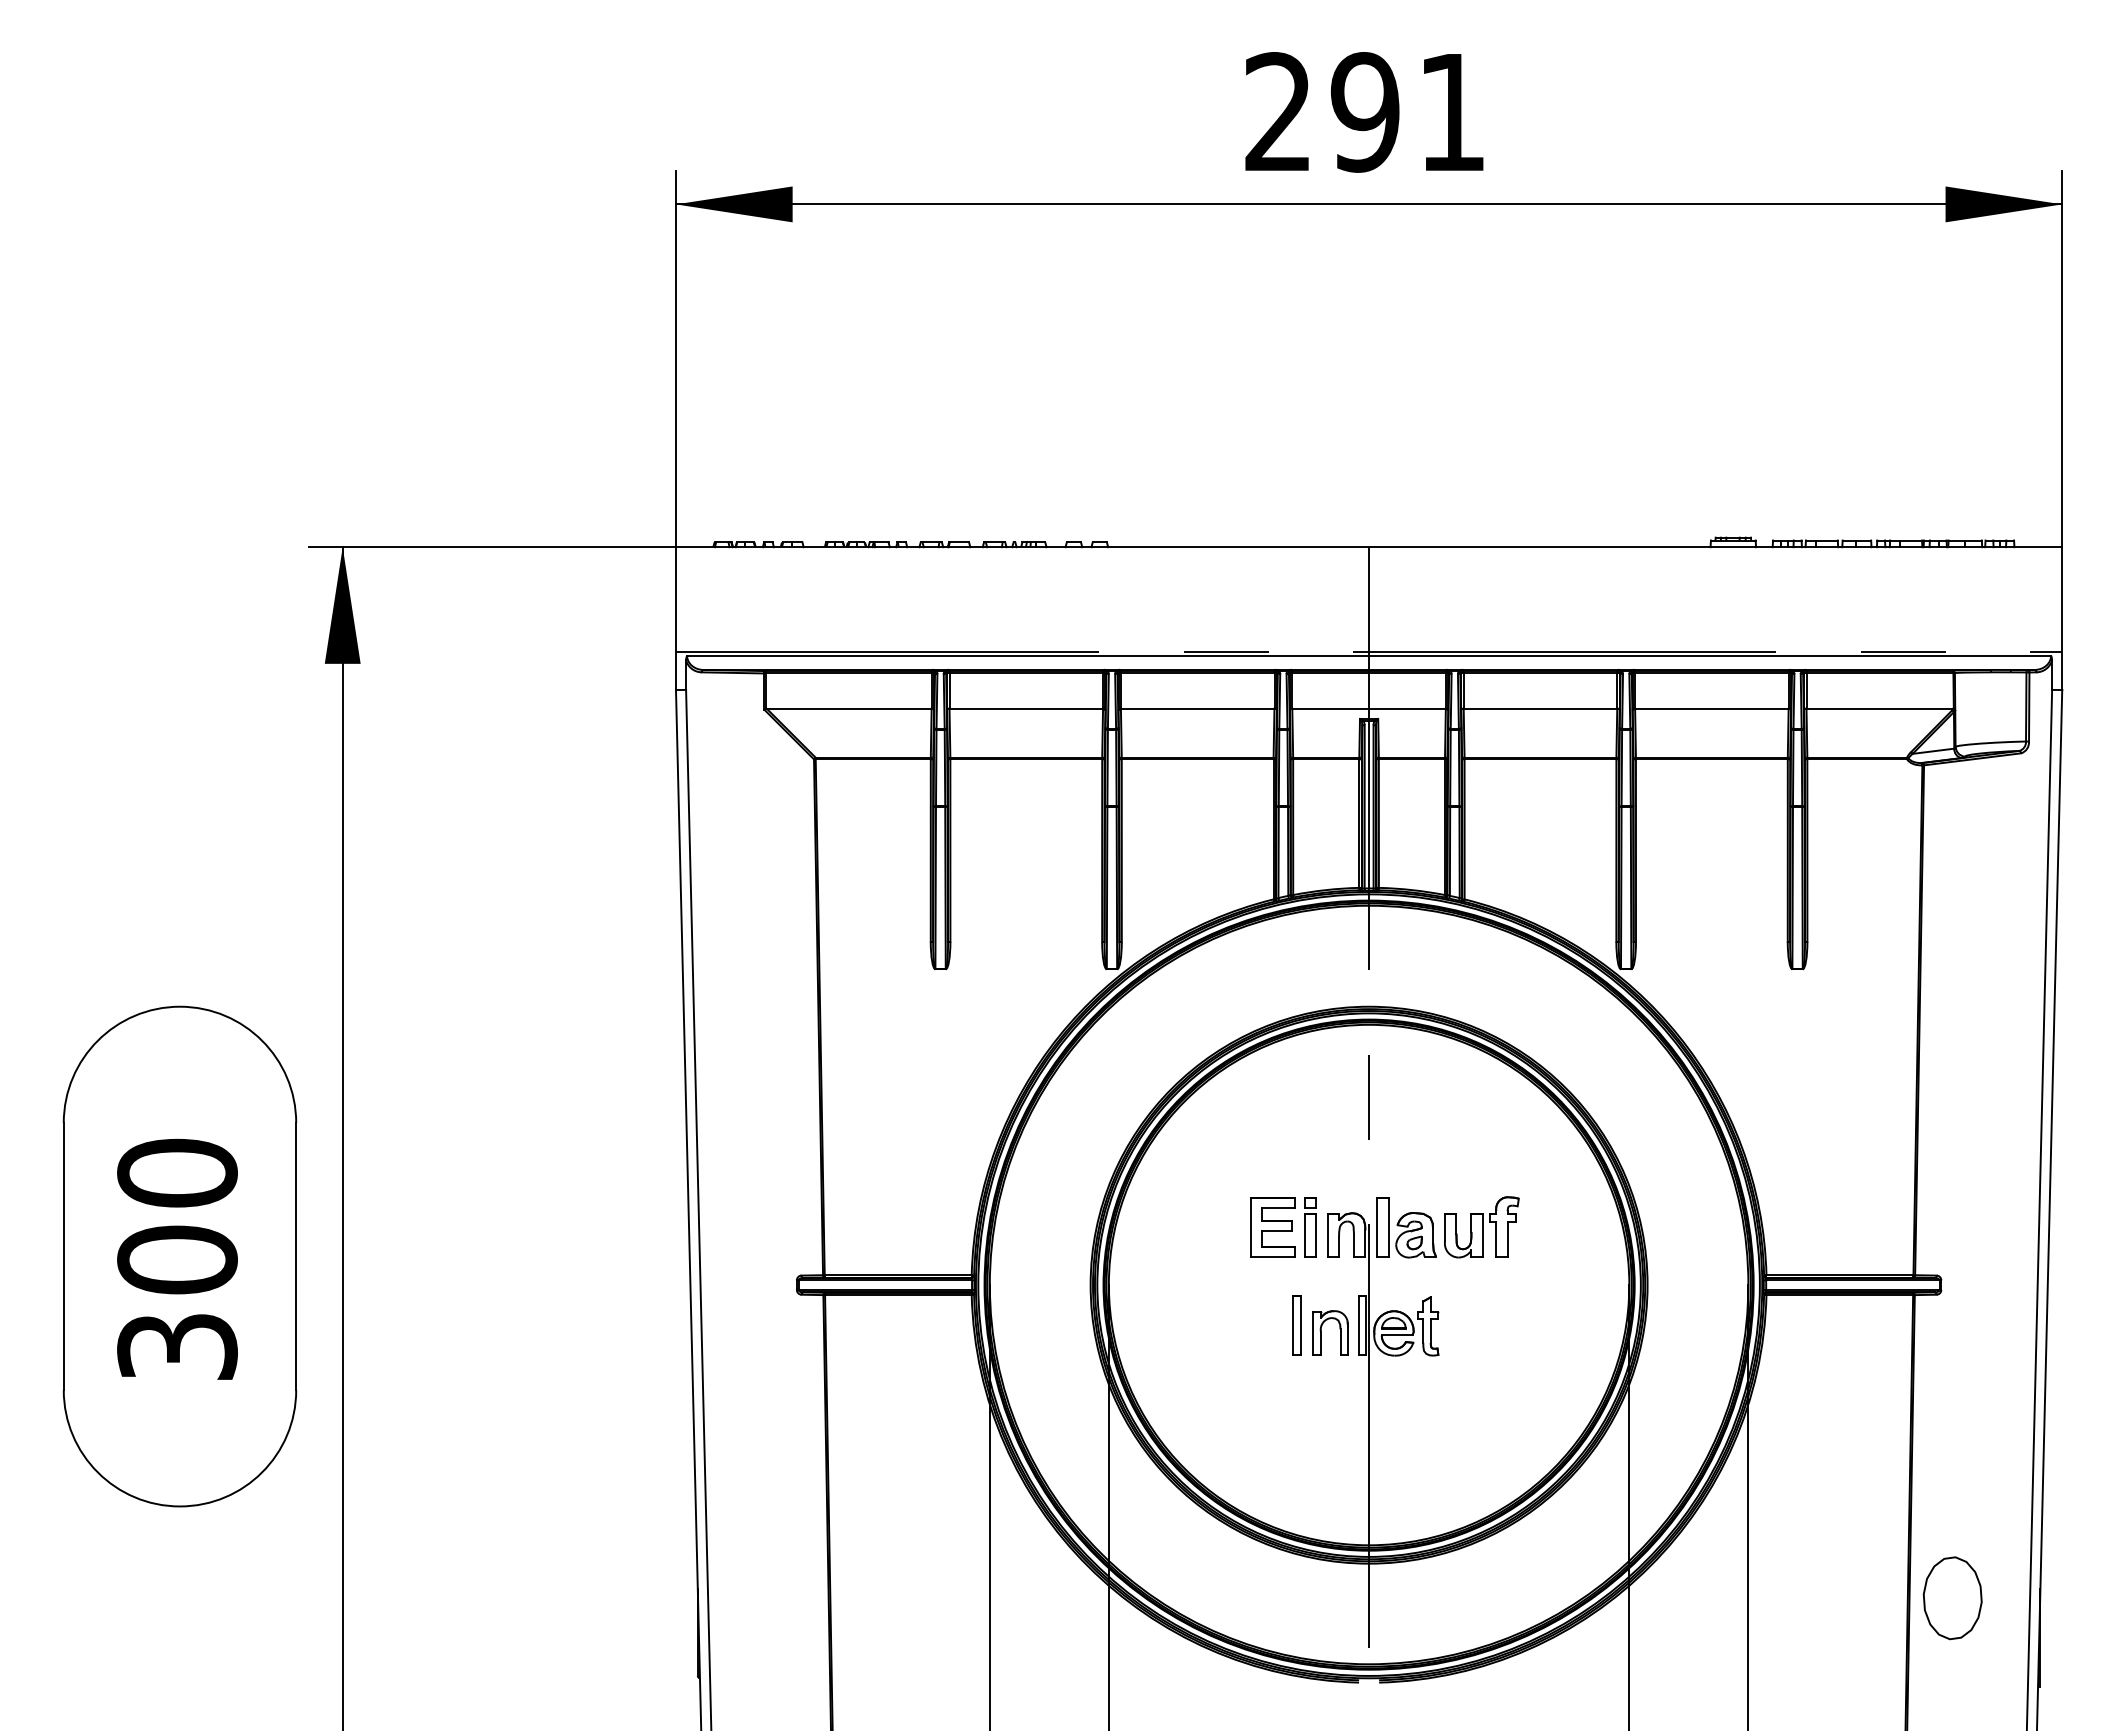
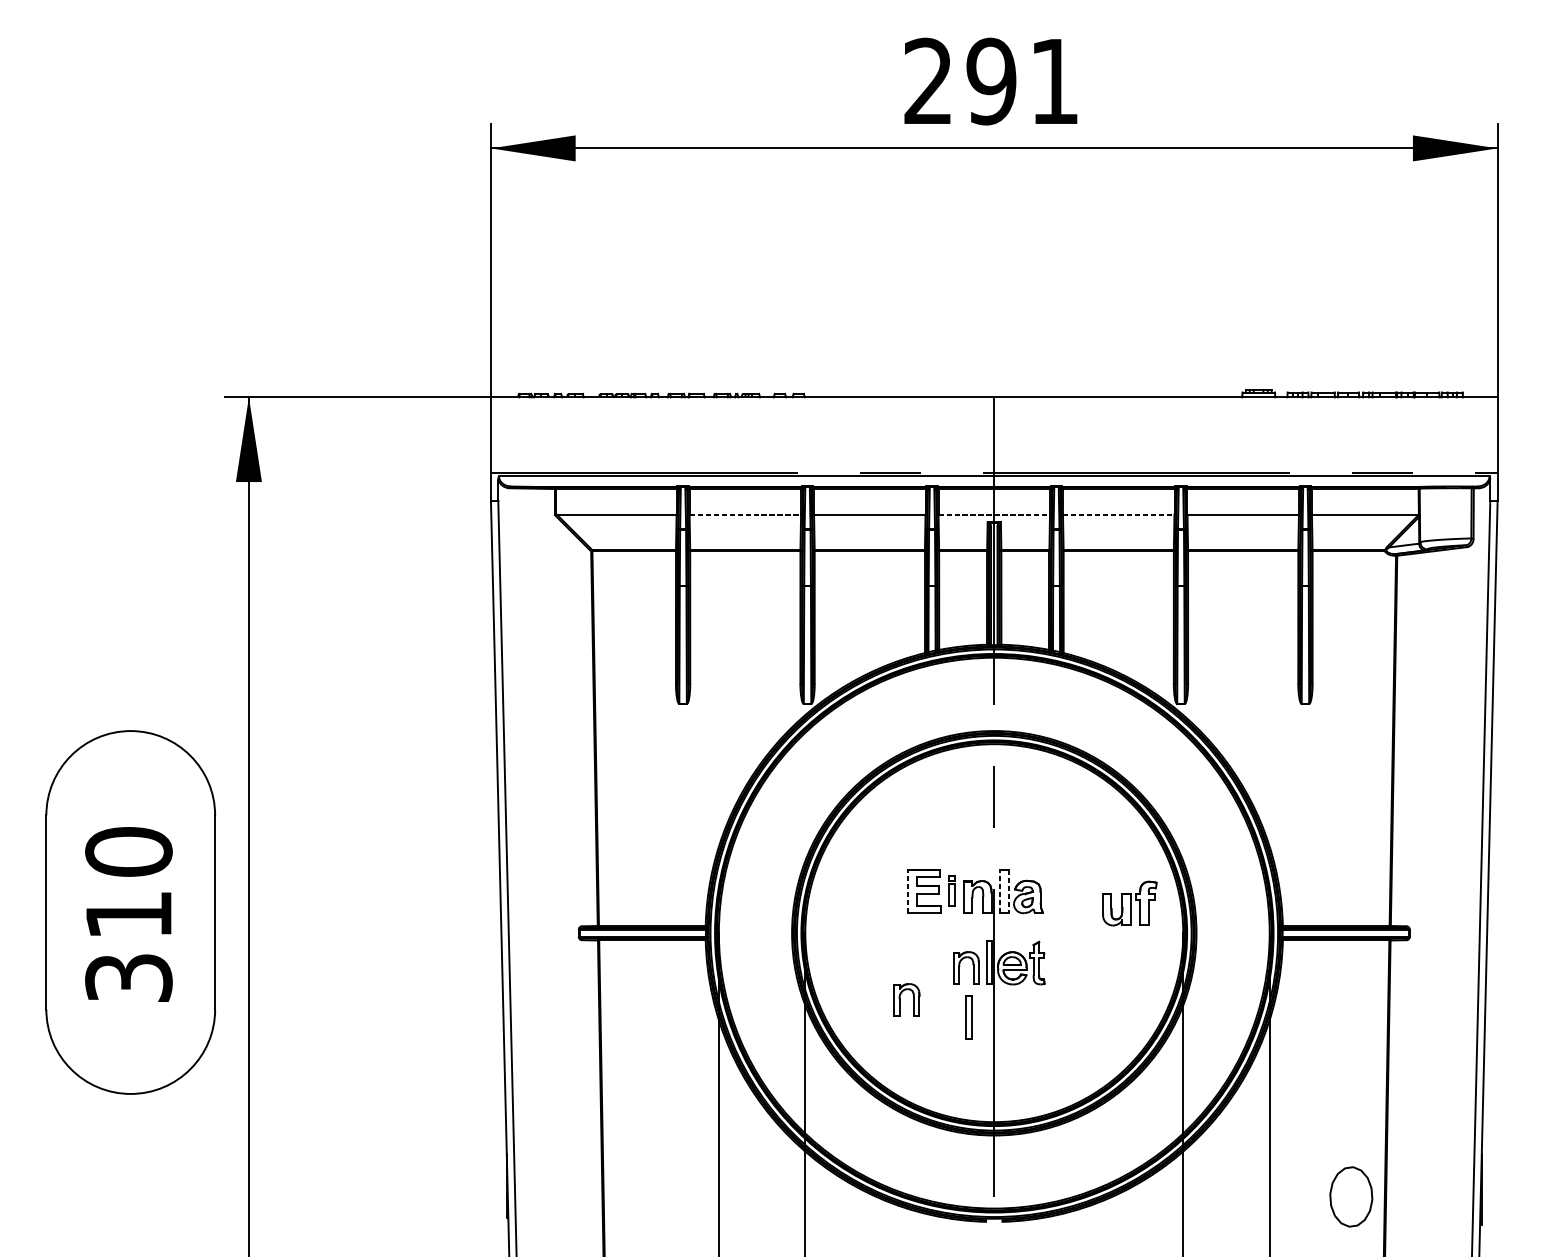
line: (1026, 708) -> (745, 514), solid -> dashed
line: (1369, 708) -> (994, 514), solid -> dashed
line: (1540, 708) -> (1118, 514), solid -> dashed
line: (1250, 1226) -> (908, 890), solid -> dashed
line: (1377, 1226) -> (1000, 890), solid -> dashed
part: (1310, 1227) -> (951, 891), size x0.7
line: (1388, 1227) -> (1008, 891), solid -> dashed
part: (1481, 1227) -> (1129, 903), moved
text: (177, 1259) -> (128, 914), 300 -> 310
part: (1296, 1325) -> (968, 1017), moved
part: (1239, 1376) -> (900, 999), added
part: (1952, 1598) -> (1351, 1197), moved

